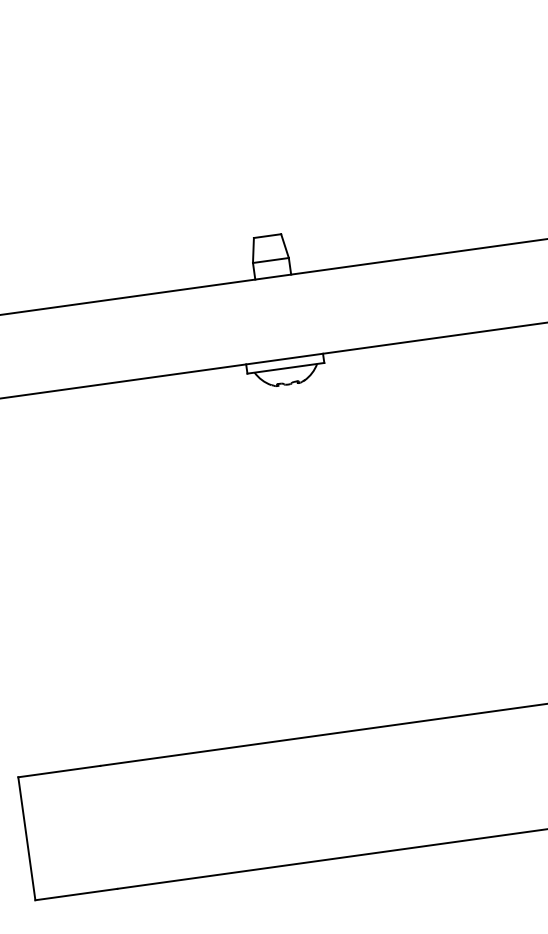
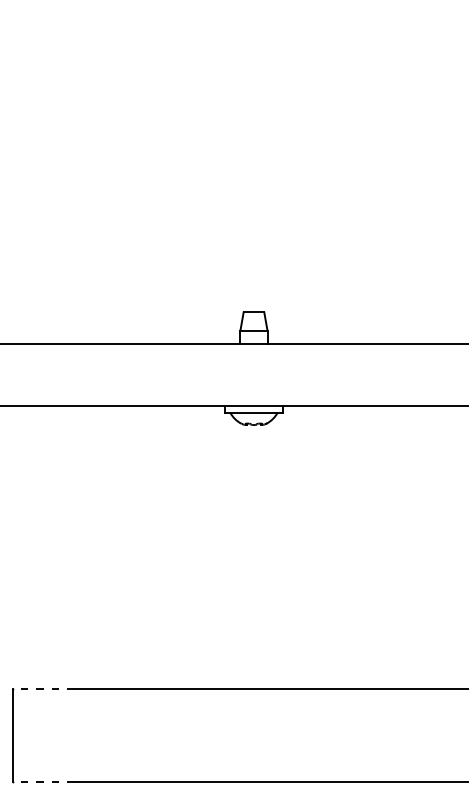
line: (58, 771) -> (43, 689), solid -> dashed
line: (75, 894) -> (43, 782), solid -> dashed

